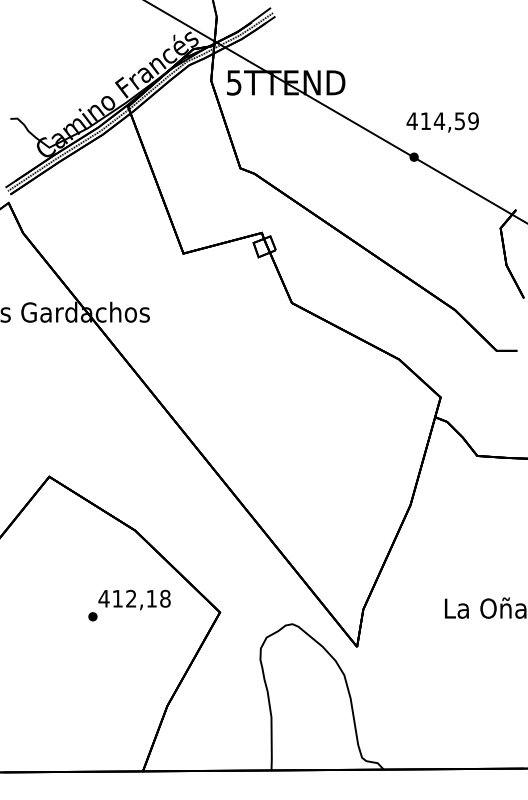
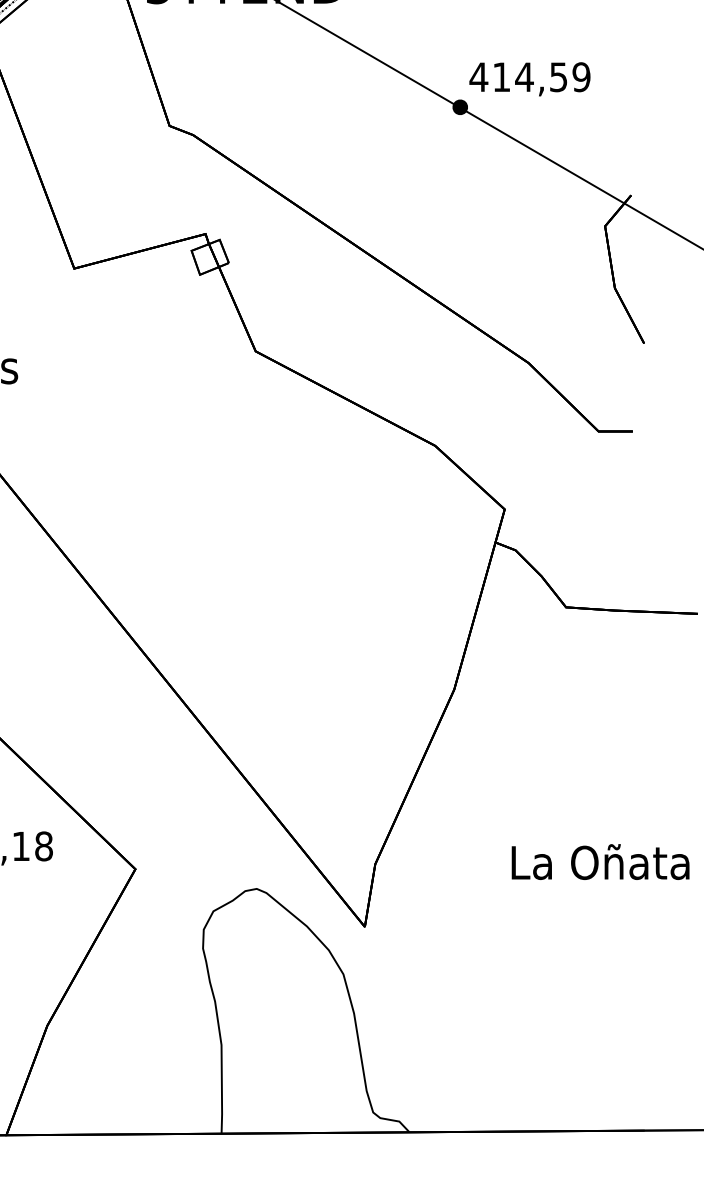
text: (442, 122) -> (529, 79), moved

